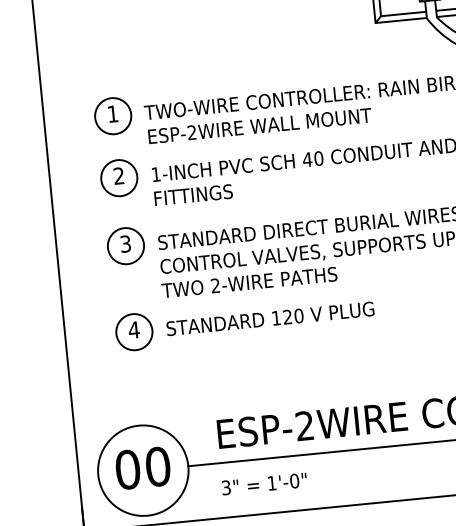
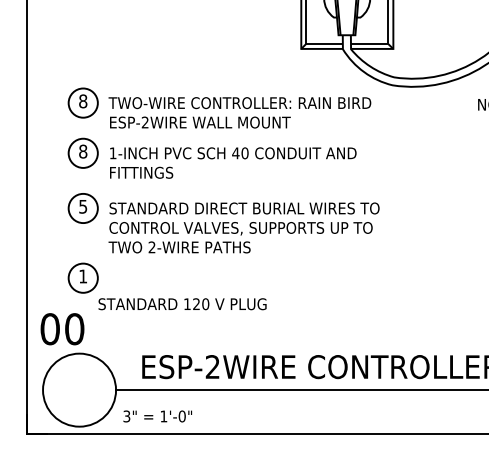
text: (113, 114) -> (83, 101), 1 -> 8
text: (119, 175) -> (83, 151), 2 -> 8
text: (125, 242) -> (83, 205), 3 -> 5
text: (270, 319) -> (182, 304), moved
text: (133, 330) -> (82, 276), 4 -> 1
text: (143, 468) -> (62, 329), moved
text: (264, 484) -> (157, 416), moved

